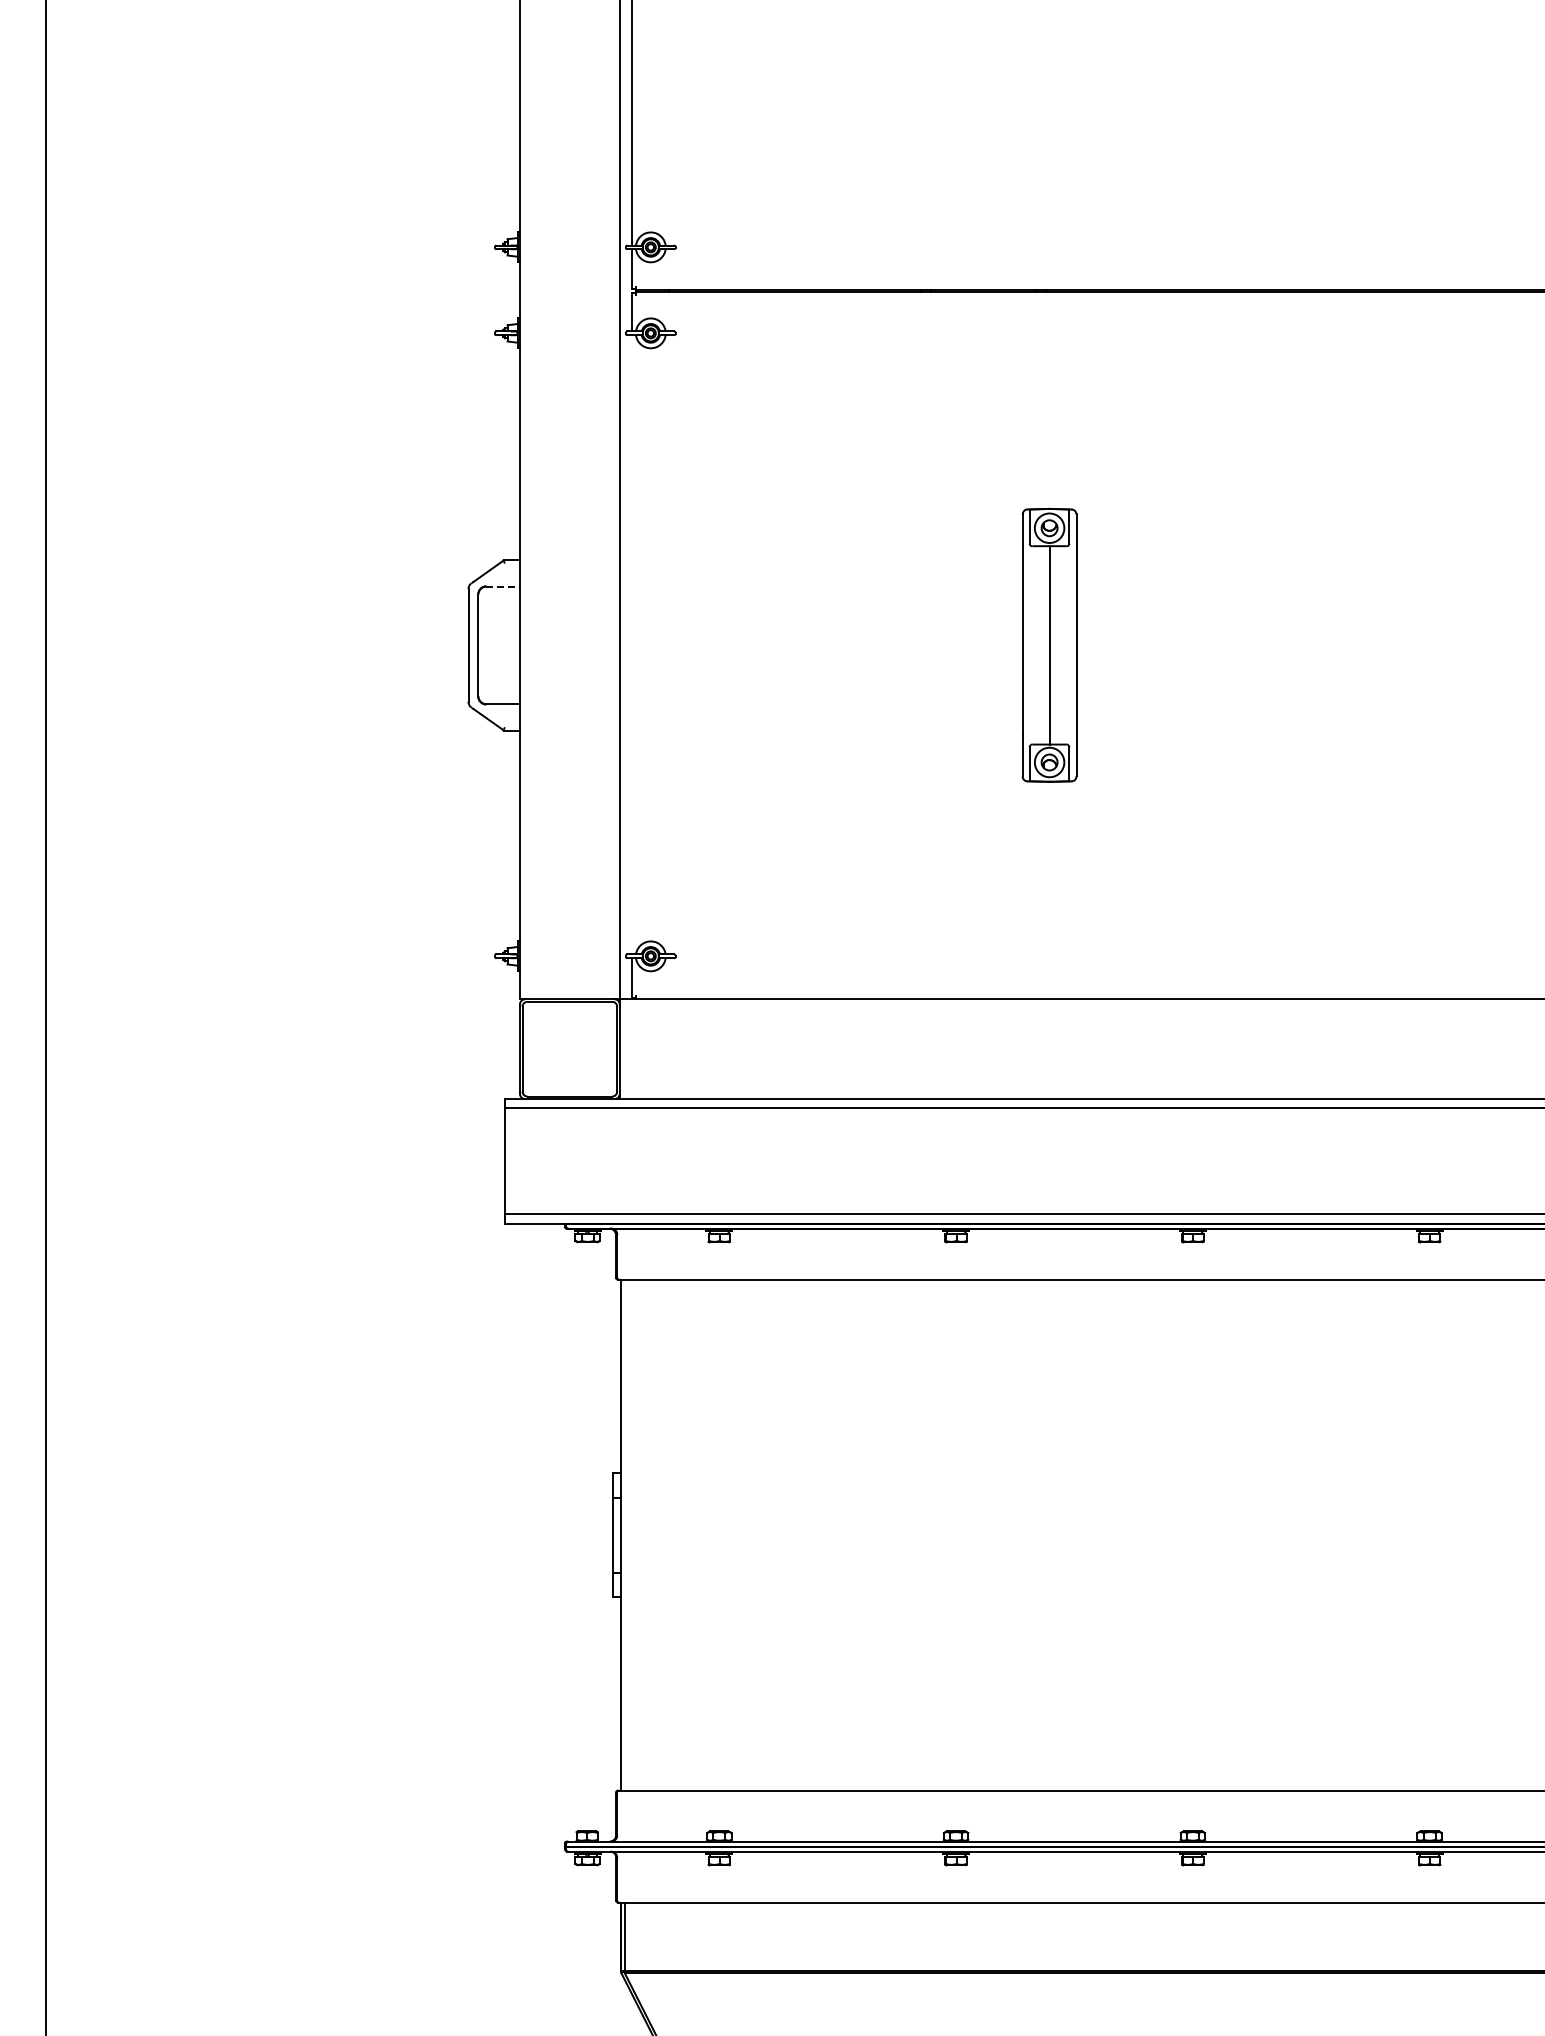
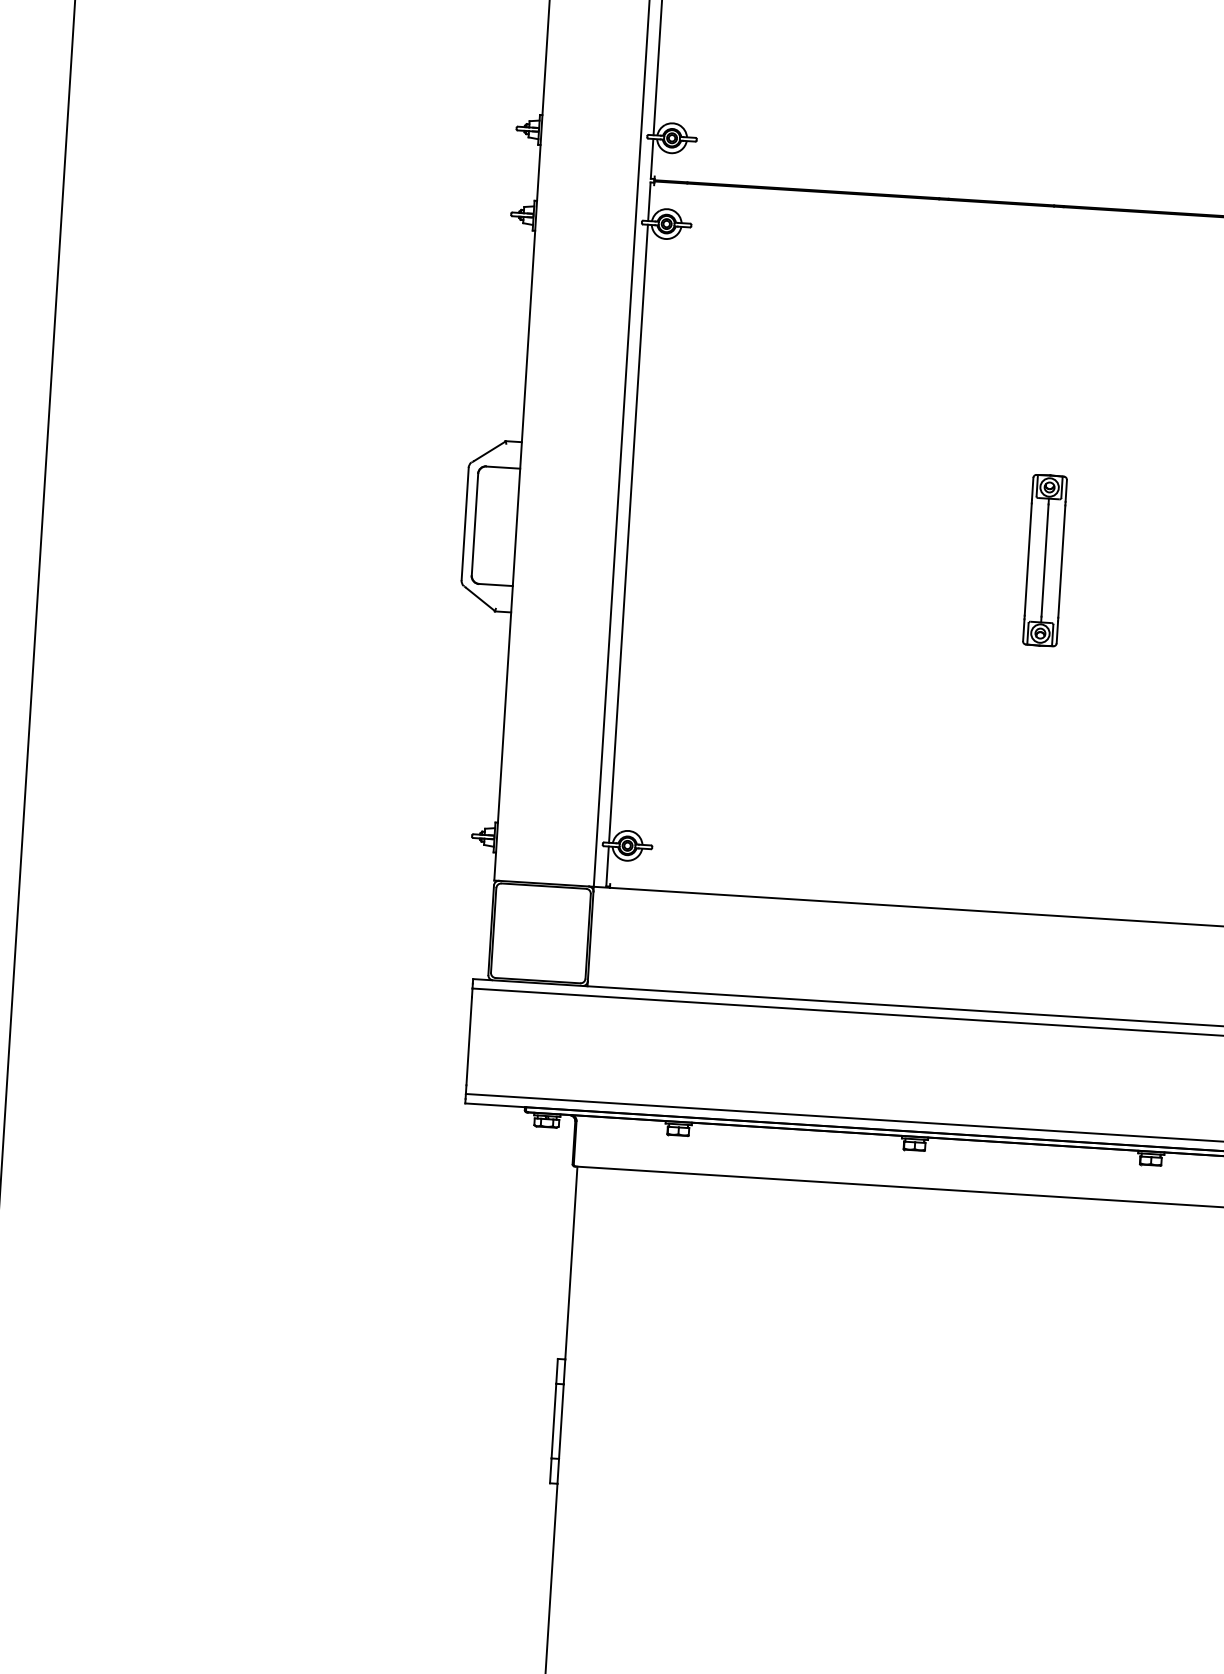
line: (503, 586) -> (503, 467), dashed -> solid
line: (632, 644) -> (628, 533), added
part: (1049, 645) -> (1044, 560), size x0.62

